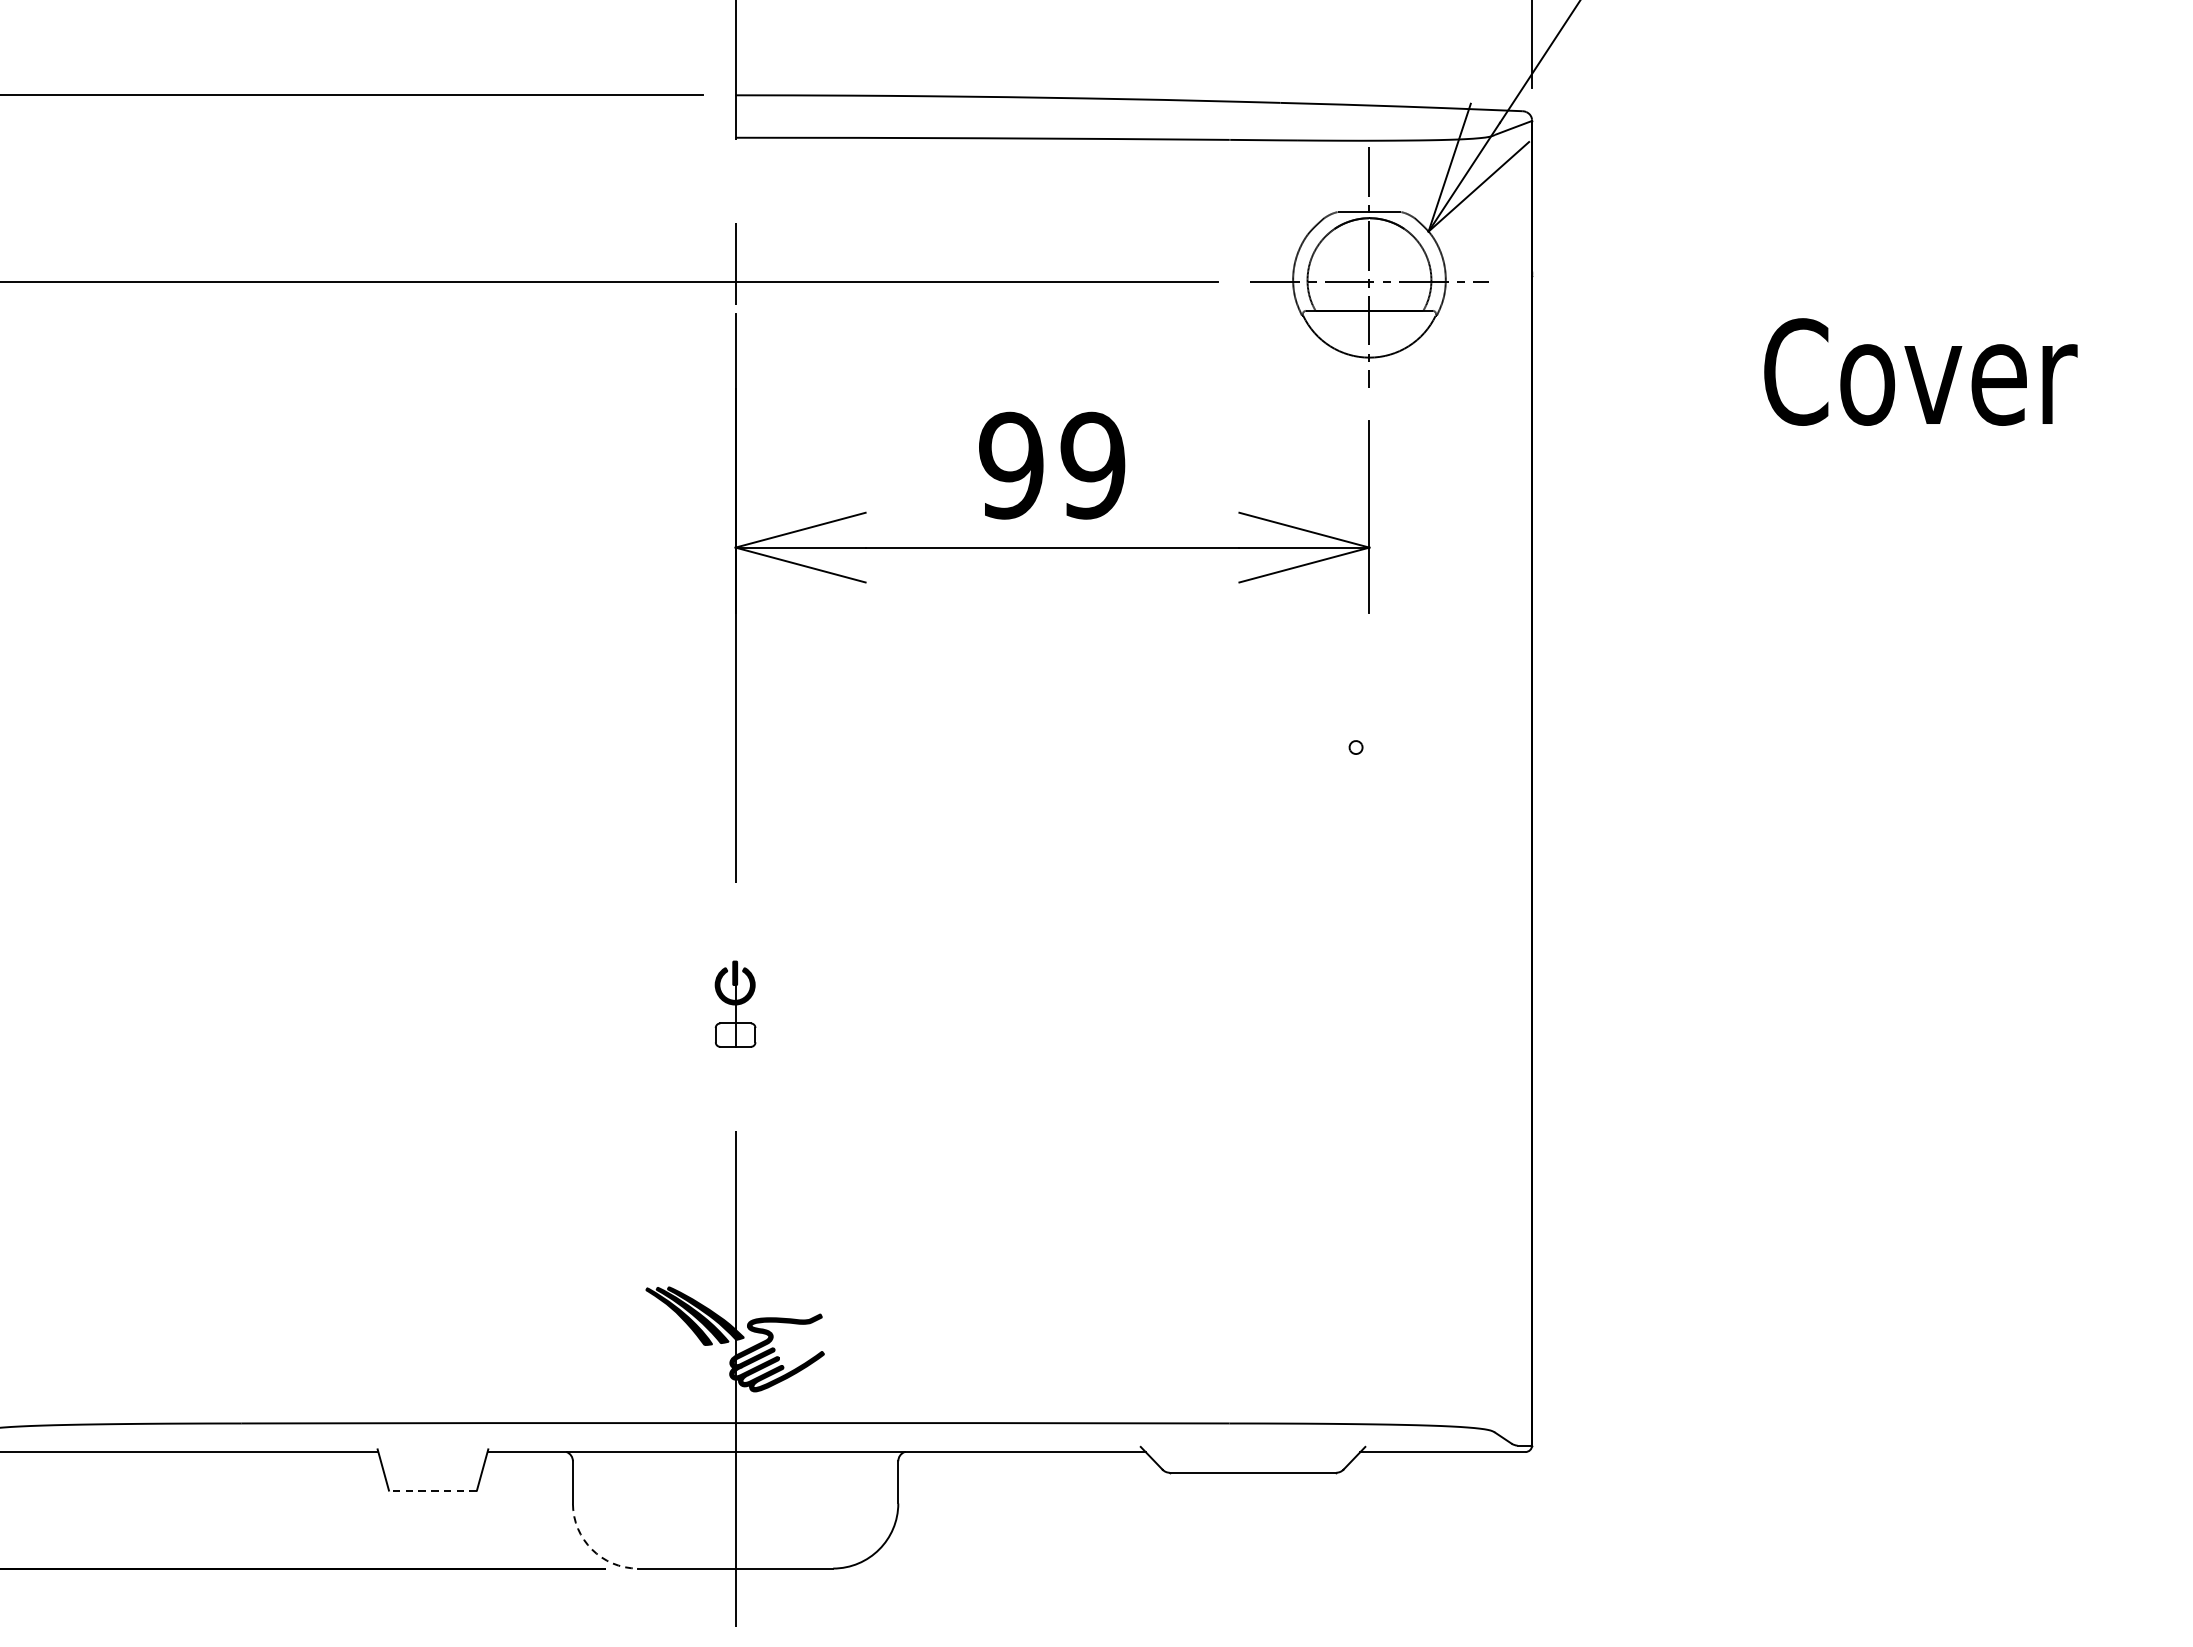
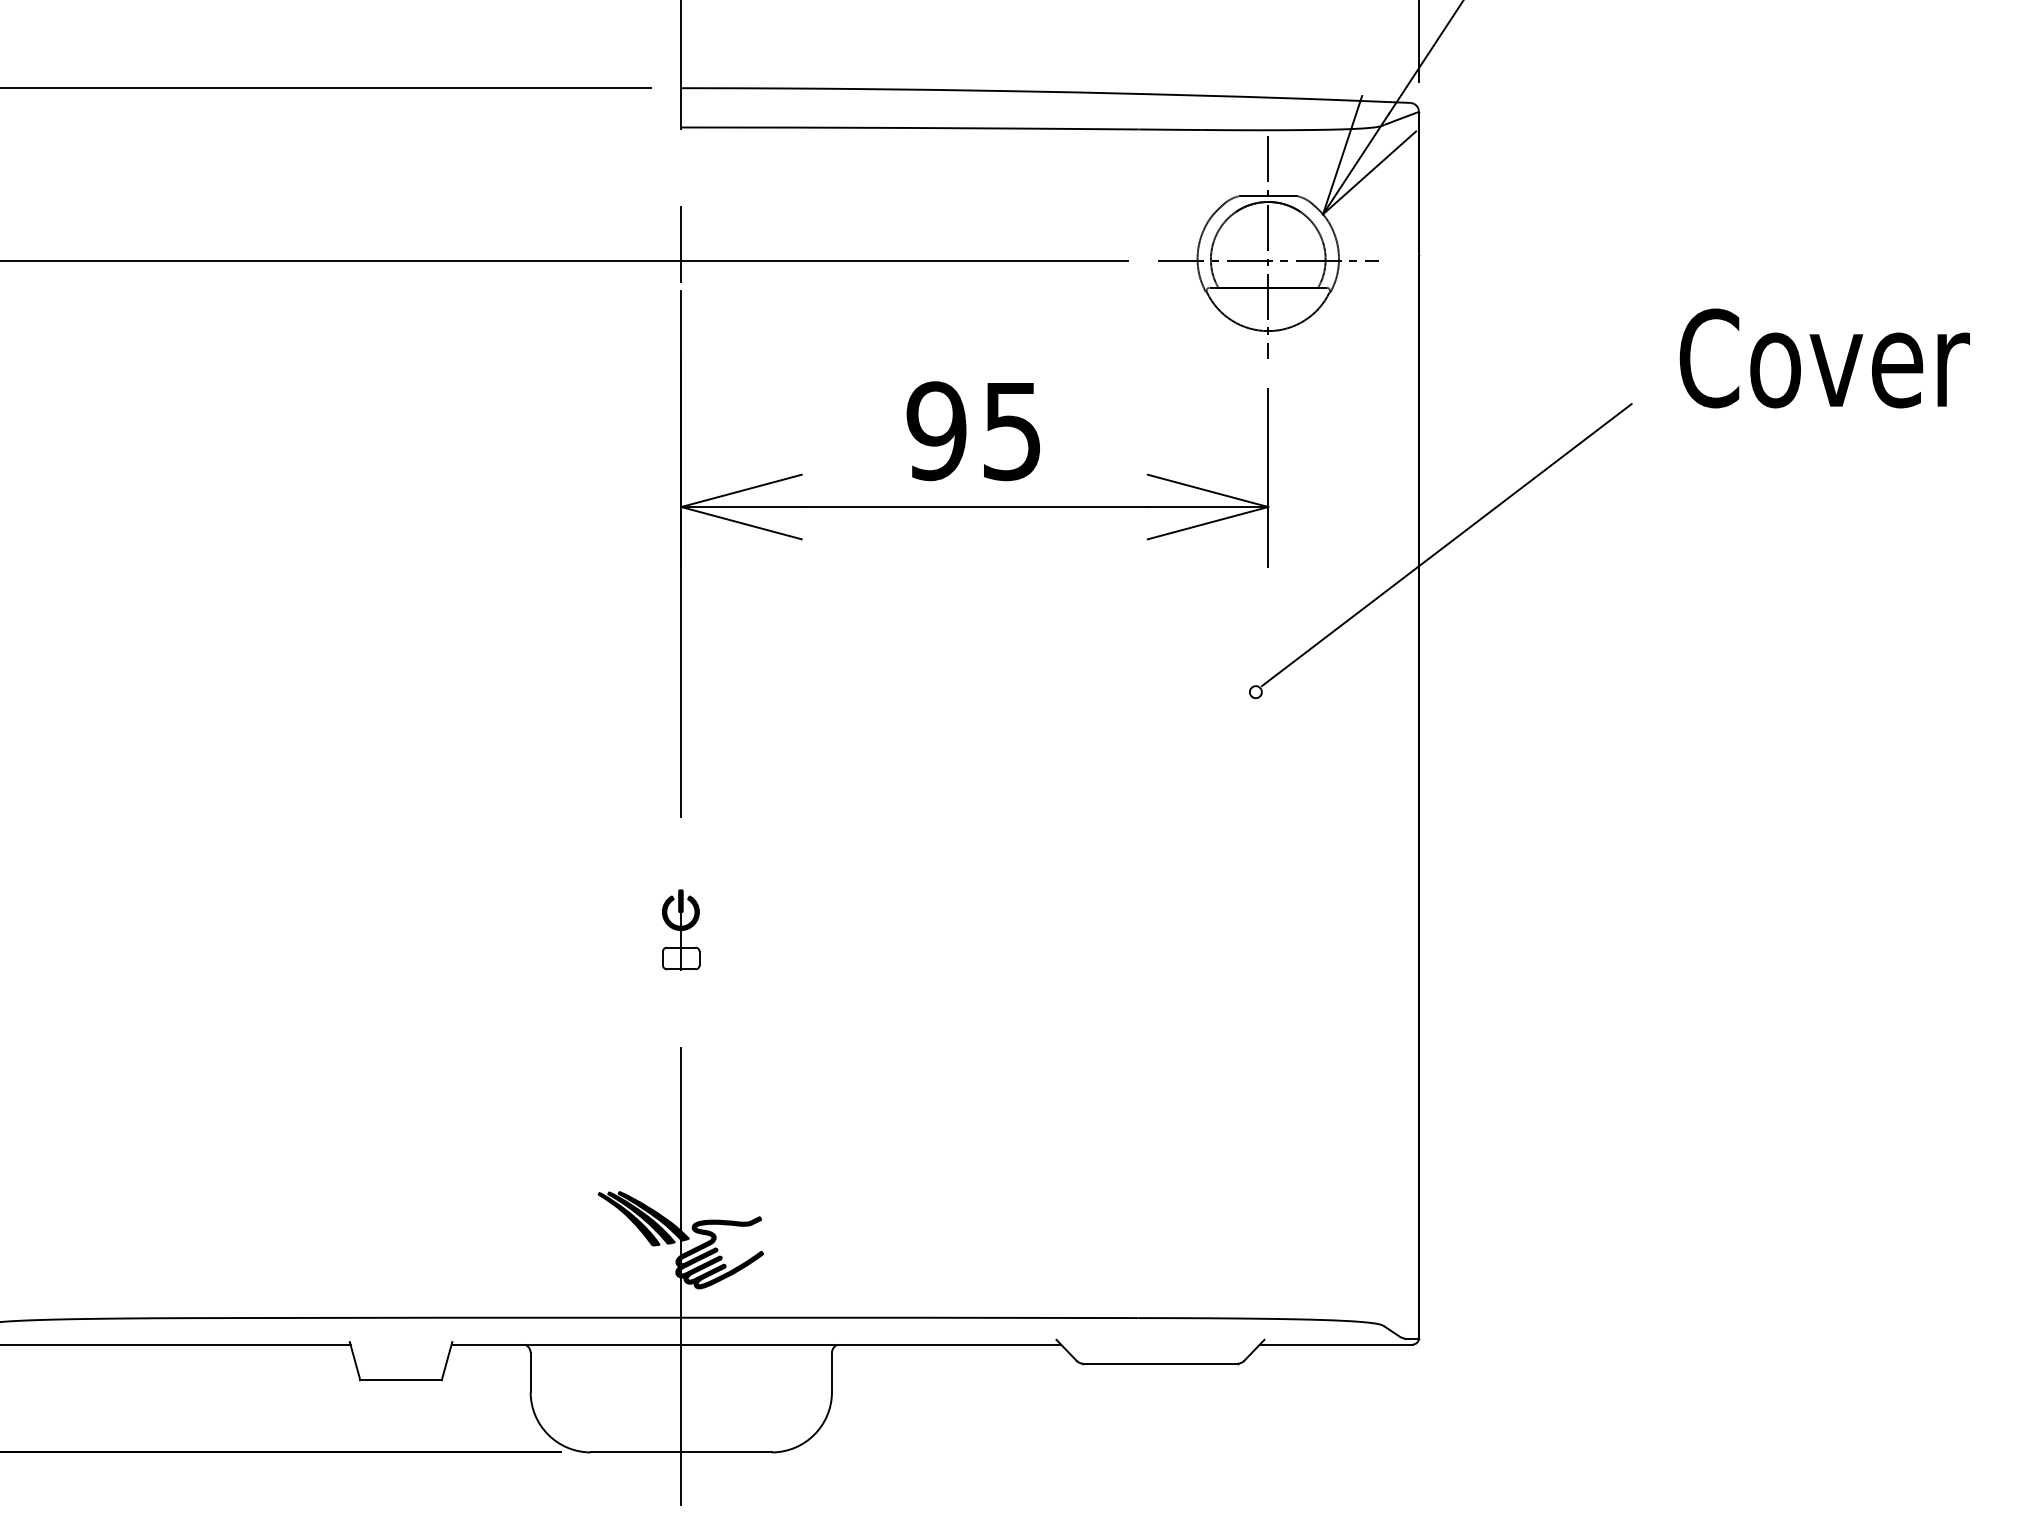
text: (1920, 372) -> (1824, 358), moved
text: (1093, 464) -> (1012, 430), 99 -> 95
line: (1561, 589) -> (1446, 545), added
line: (433, 1490) -> (401, 1380), dashed -> solid
arc: (592, 1549) -> (548, 1434), dashed -> solid

